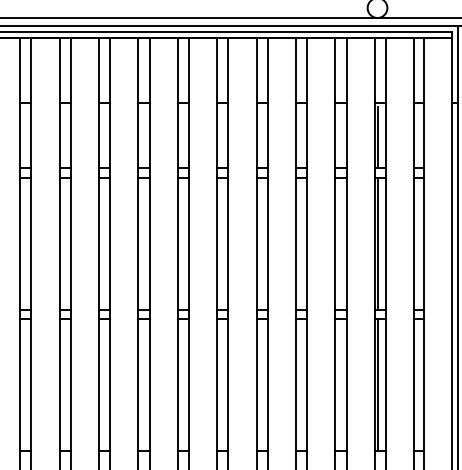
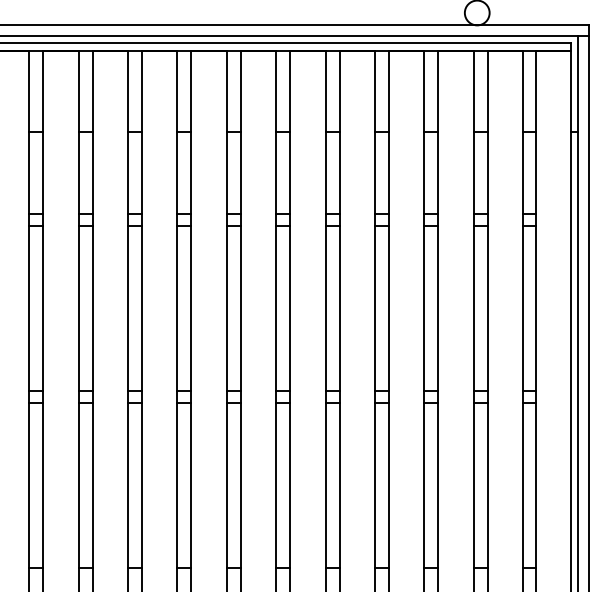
line: (378, 136) -> (478, 174), removed
line: (378, 243) -> (478, 308), removed
line: (378, 384) -> (478, 485), removed

